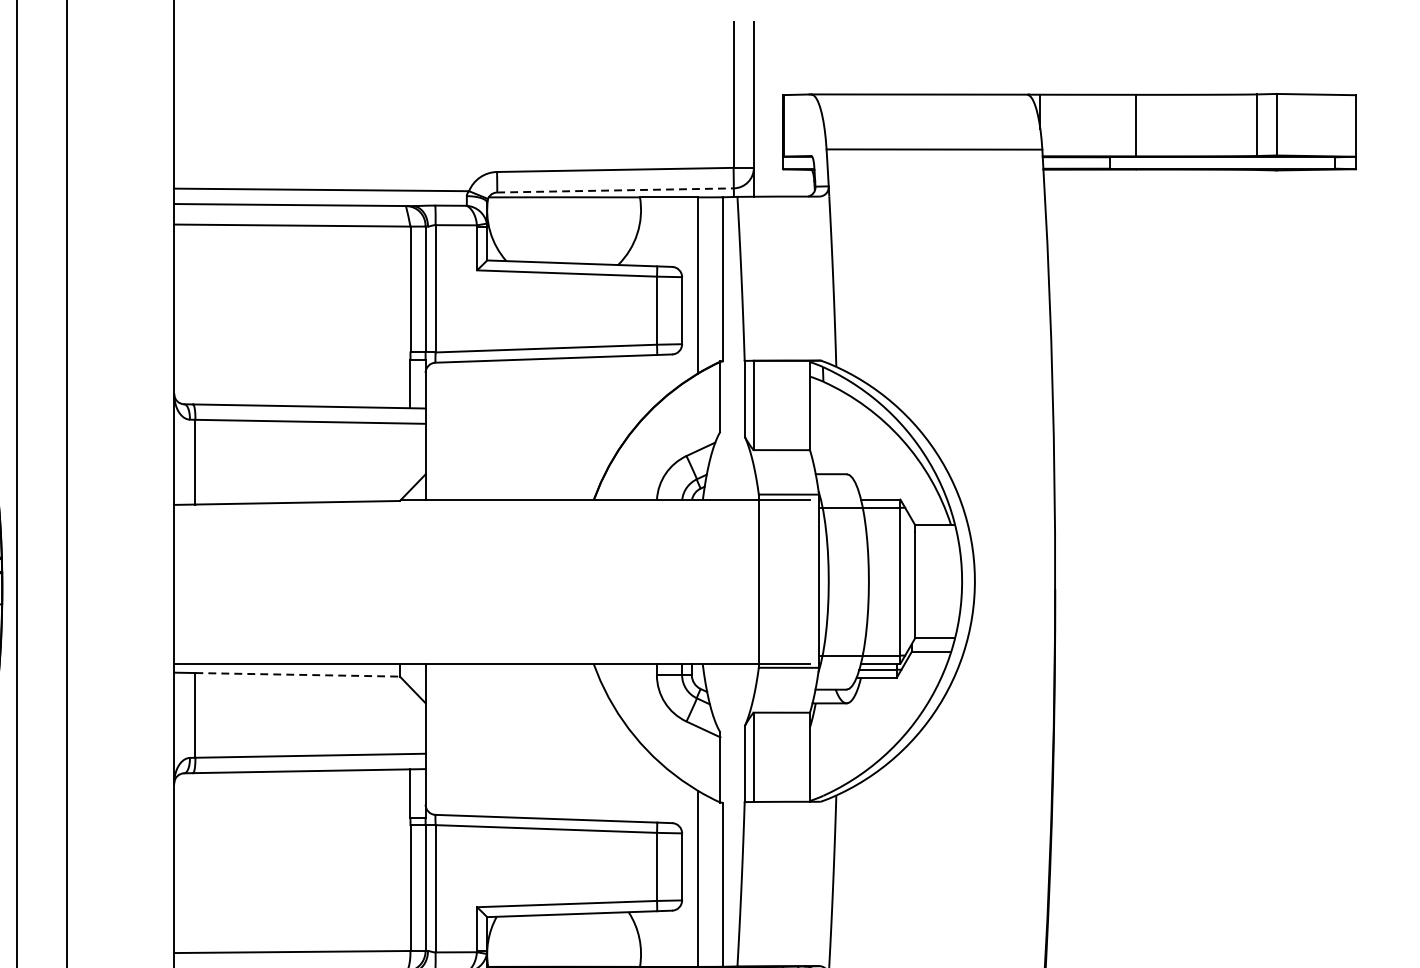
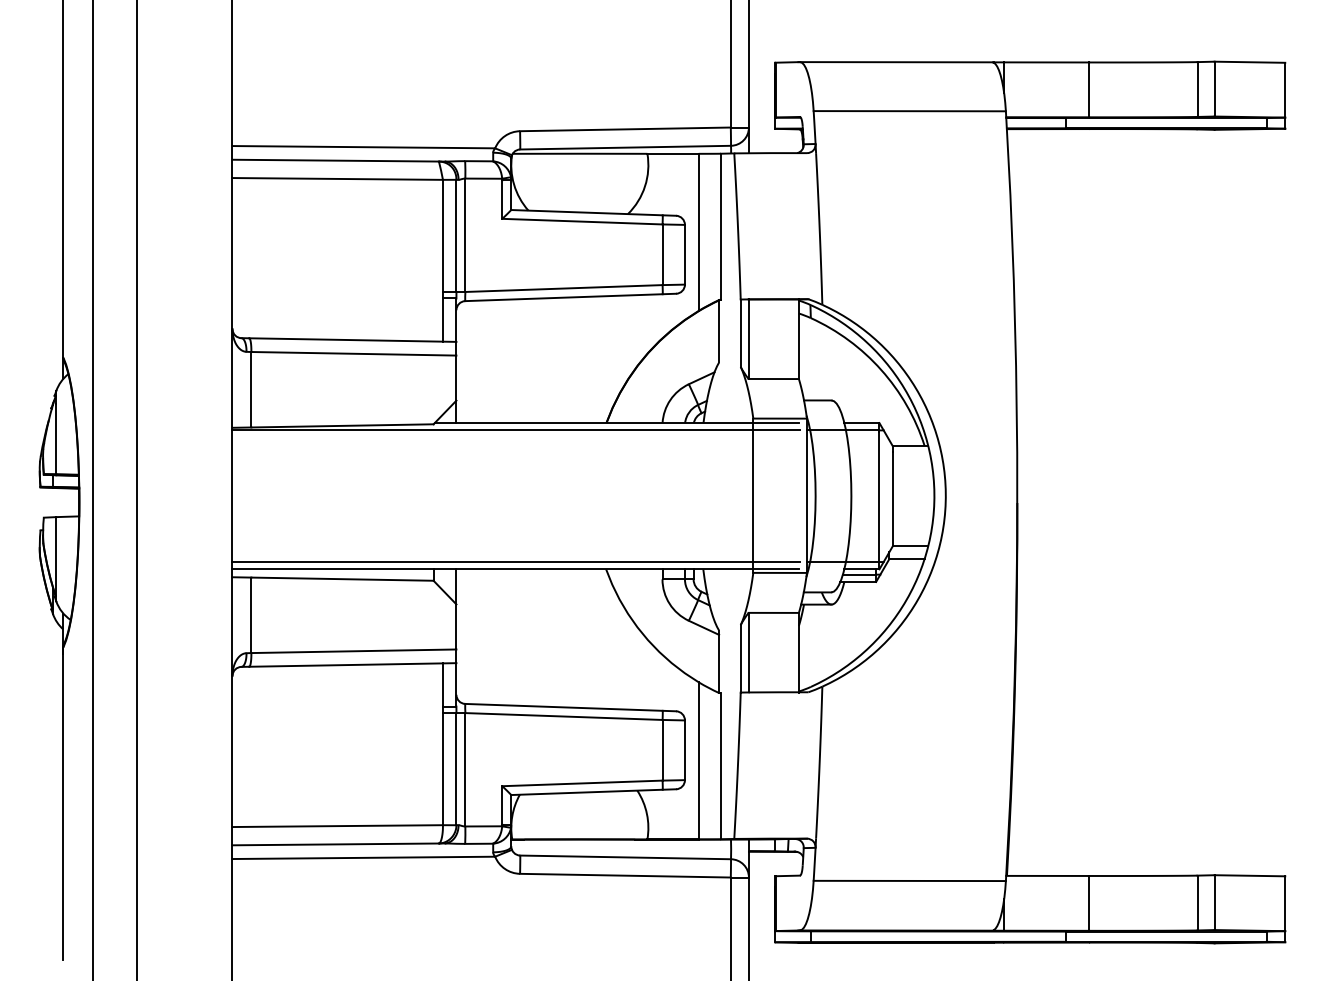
line: (616, 190) -> (626, 147), dashed -> solid
line: (493, 507) -> (516, 430), added
line: (493, 656) -> (516, 562), added
line: (297, 675) -> (342, 579), dashed -> solid

